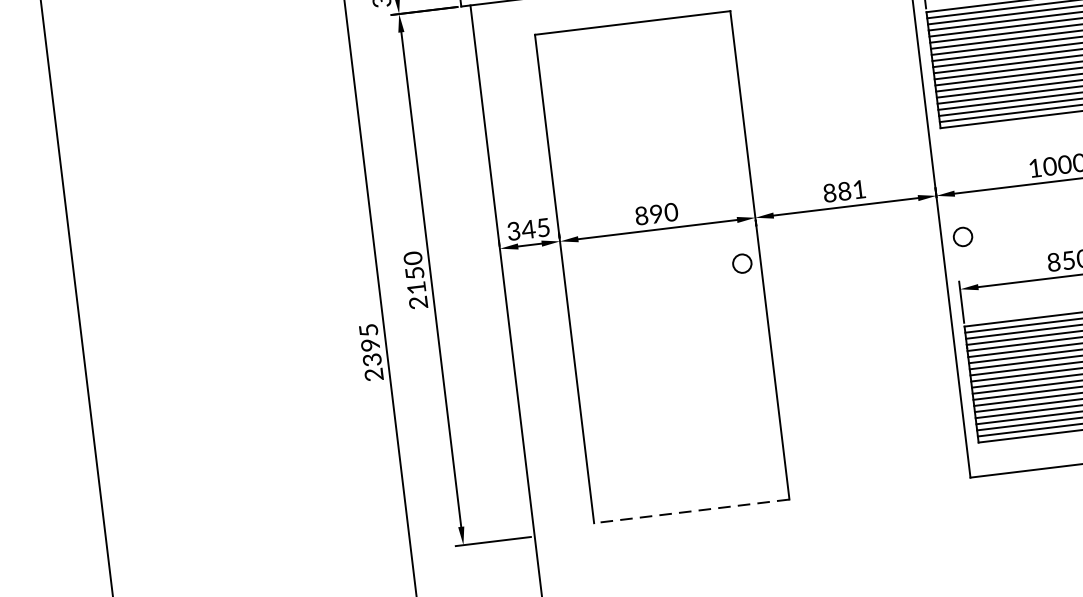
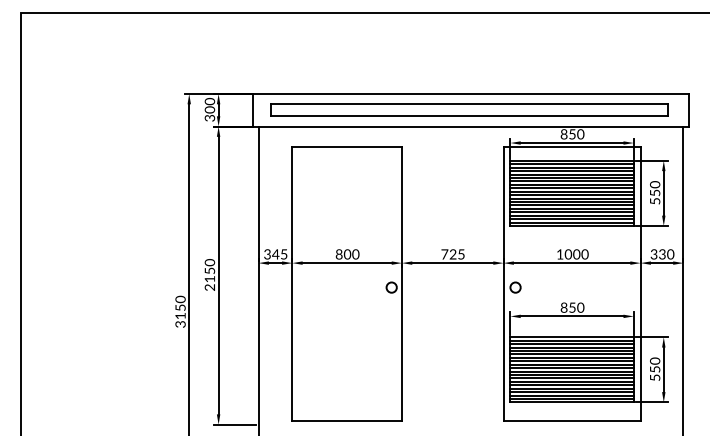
text: (843, 191) -> (452, 254), 881 -> 725
text: (656, 215) -> (347, 255), 890 -> 800
text: (371, 351) -> (180, 311), 2395 -> 3150
line: (692, 511) -> (347, 421), dashed -> solid

